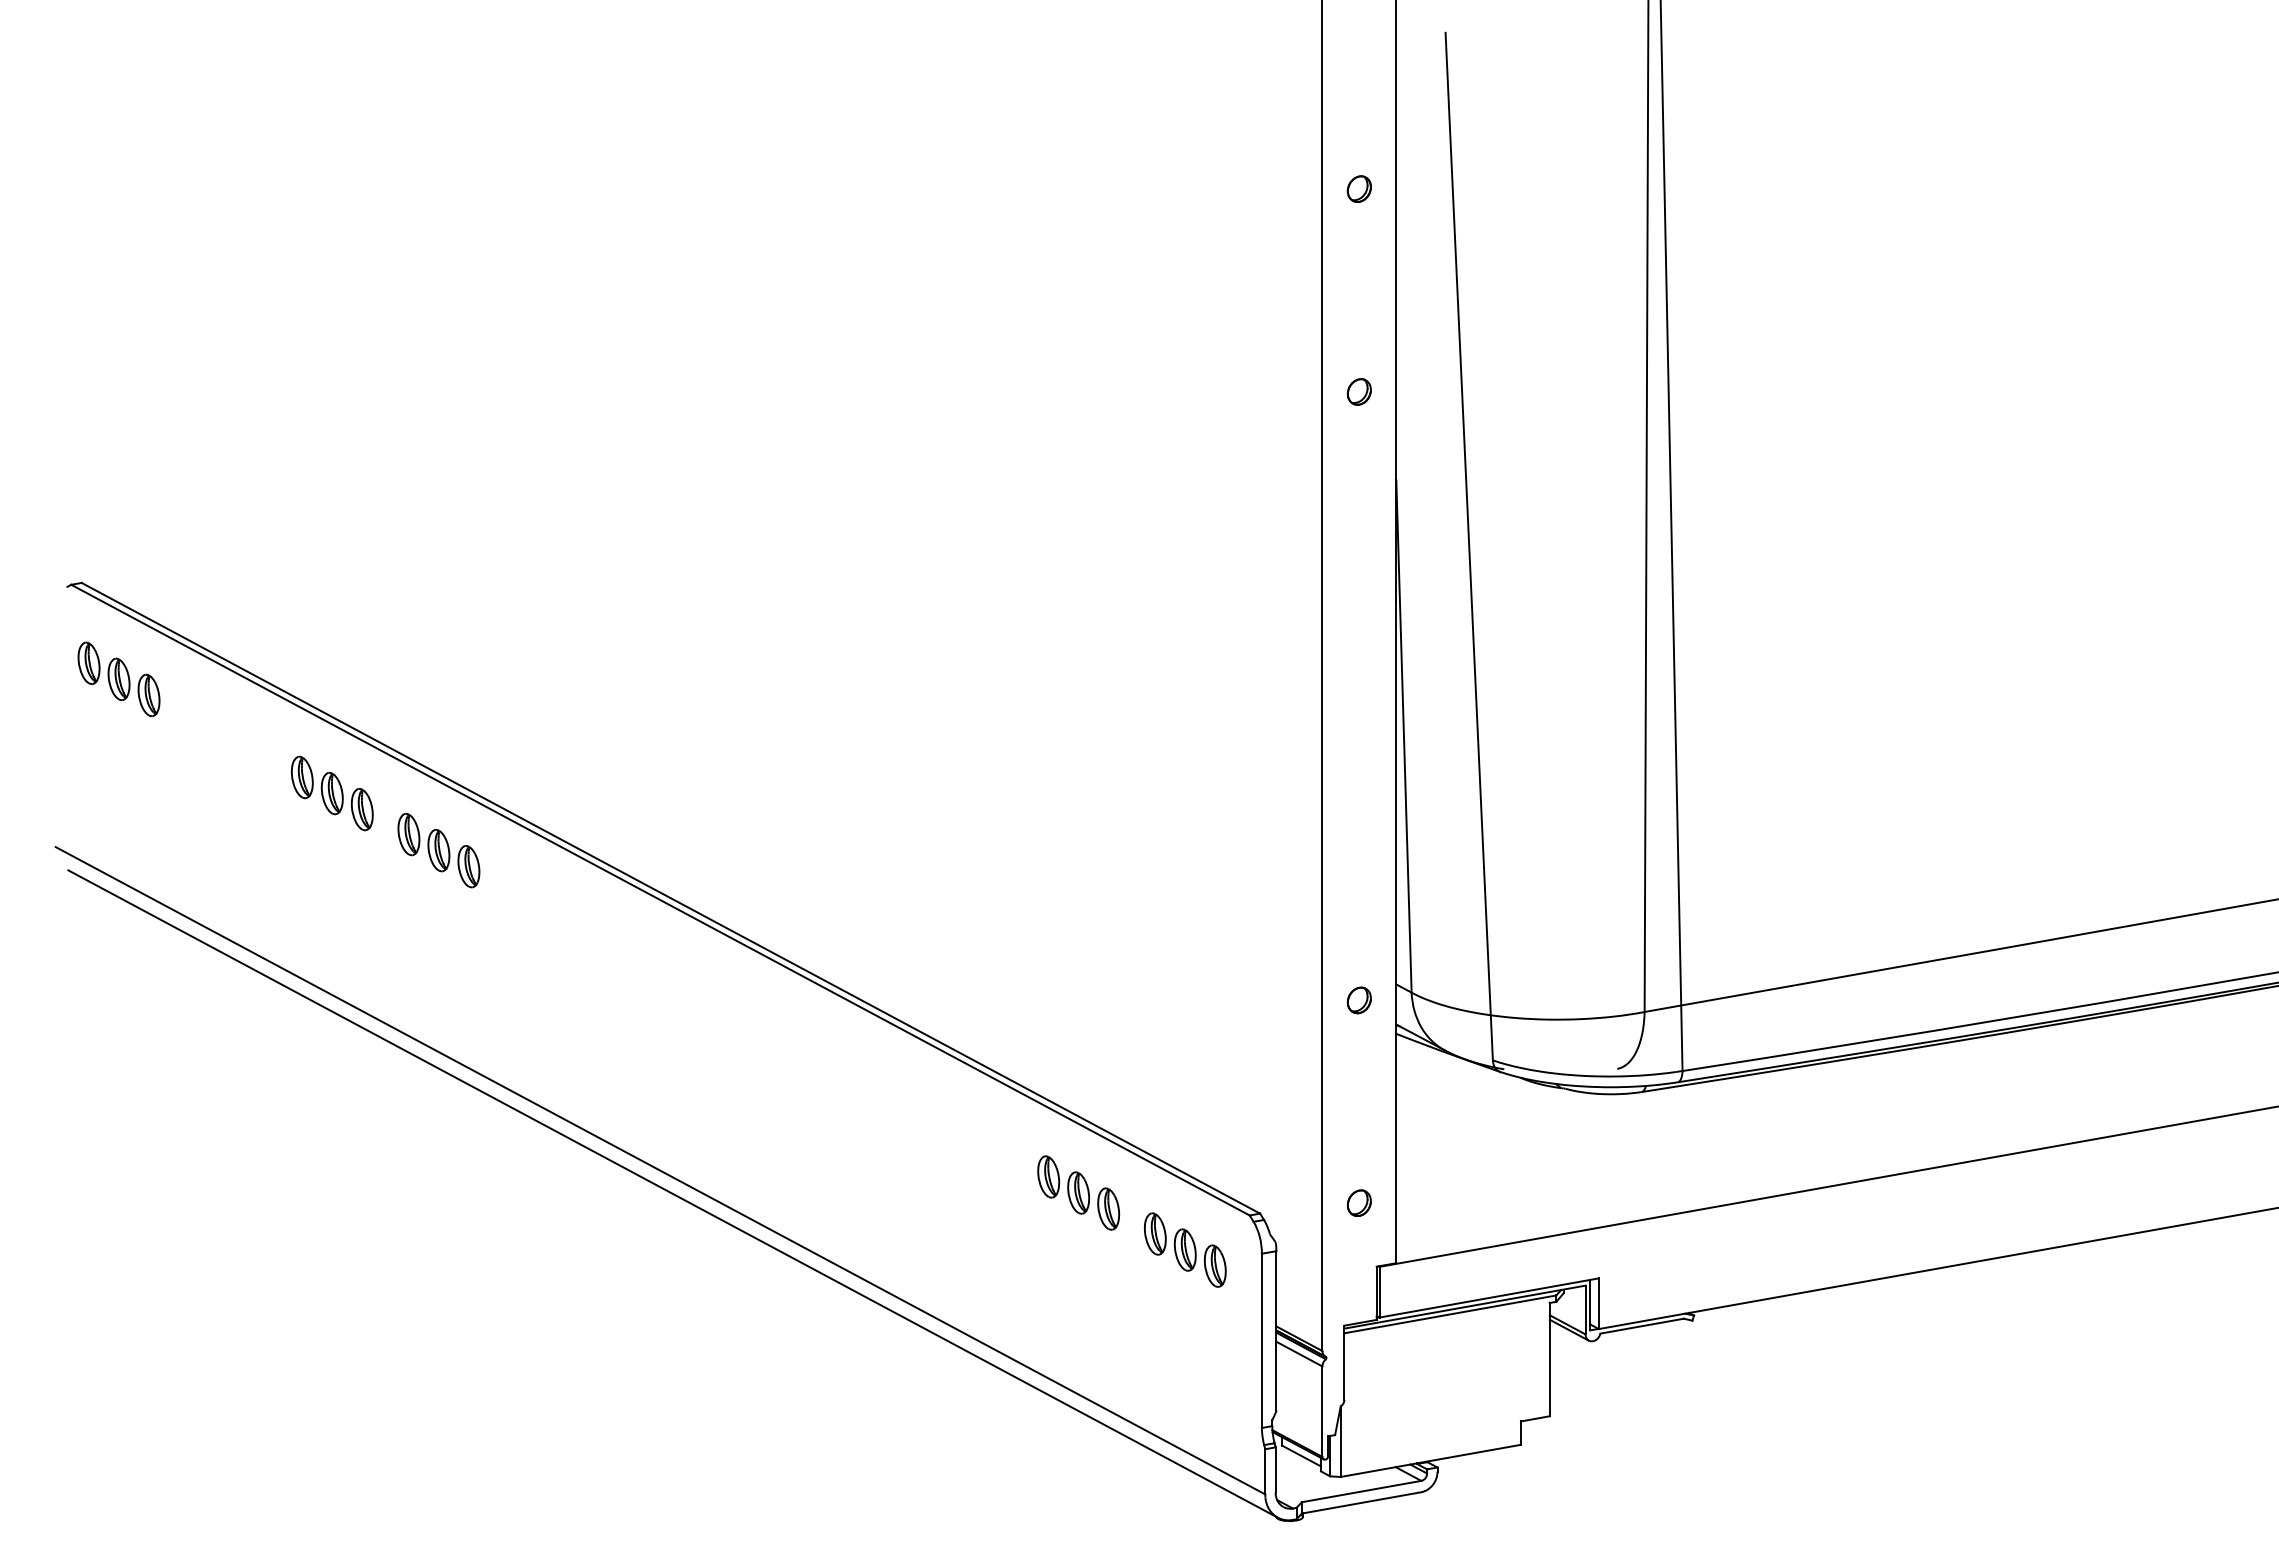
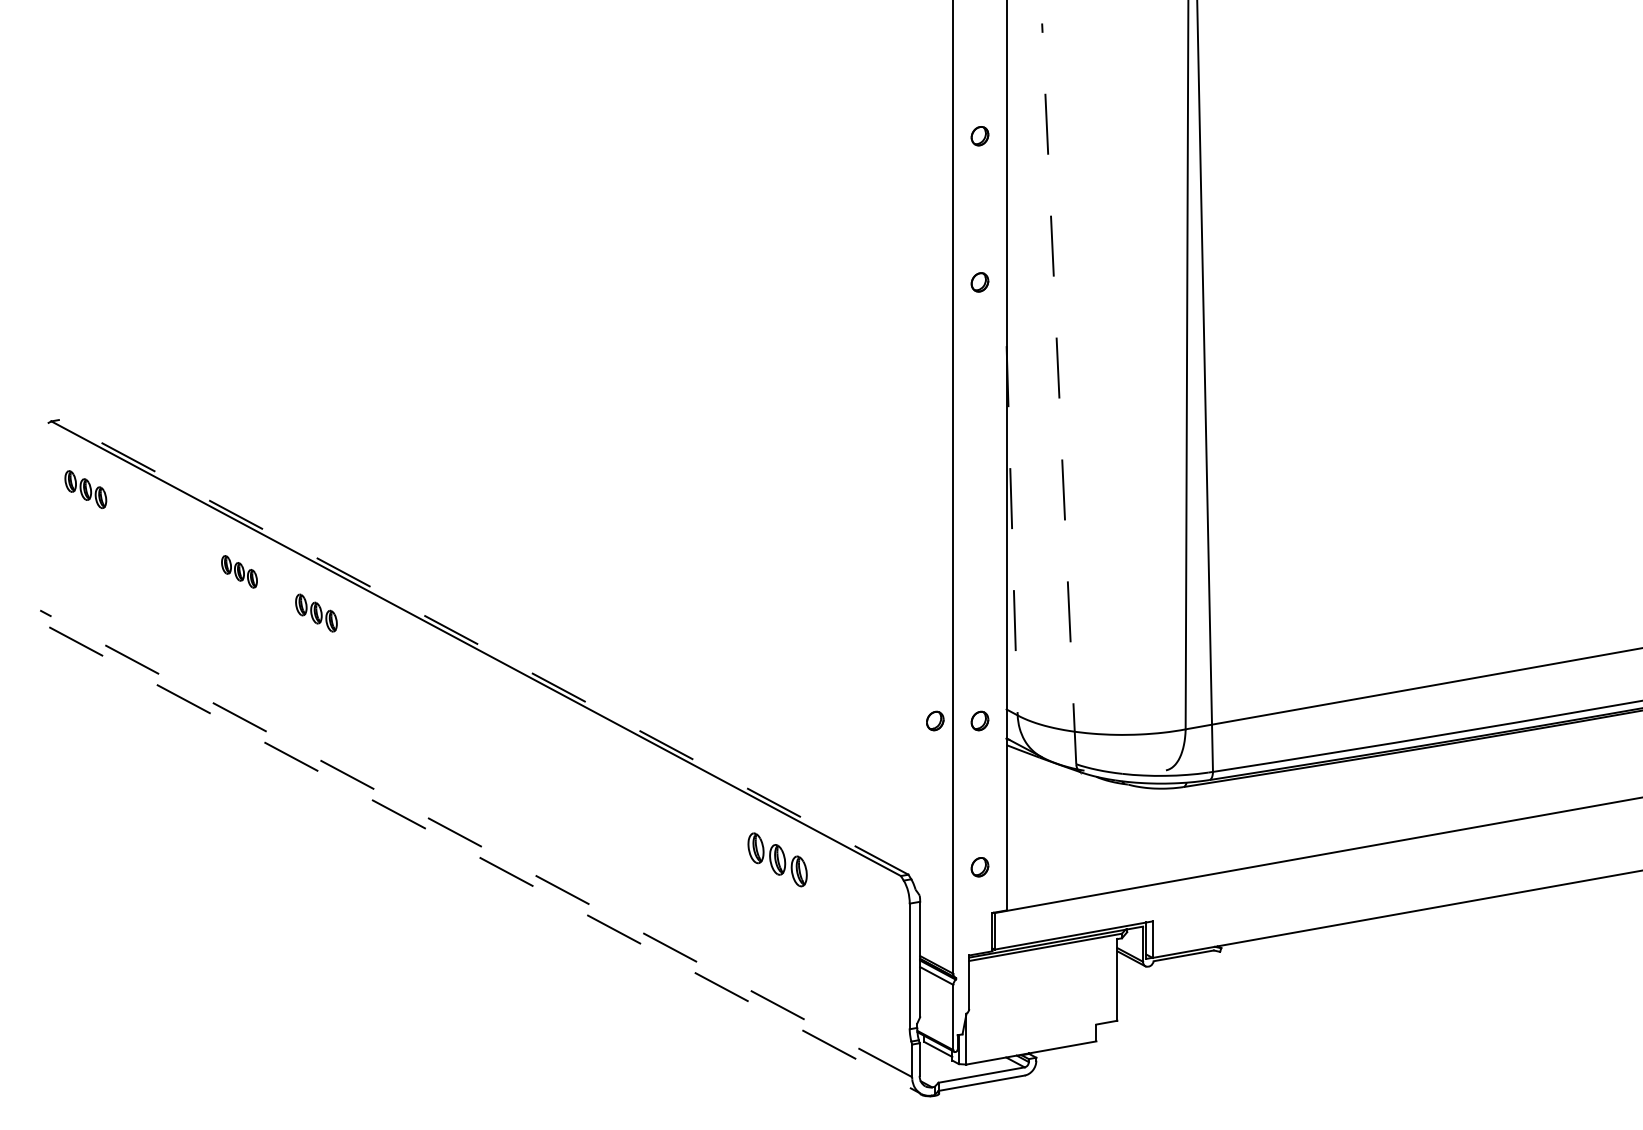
line: (1469, 546) -> (1059, 393), solid -> dashed
part: (118, 679) -> (85, 489), size x0.7
line: (1403, 737) -> (1011, 531), solid -> dashed
part: (331, 793) -> (239, 571), size x0.6
part: (438, 850) -> (316, 612), size x0.7
line: (670, 898) -> (483, 647), solid -> dashed
part: (1296, 1000) -> (934, 721), added
line: (660, 1170) -> (476, 843), solid -> dashed
line: (672, 1193) -> (484, 860), solid -> dashed
part: (1184, 1249) -> (853, 900), removed

